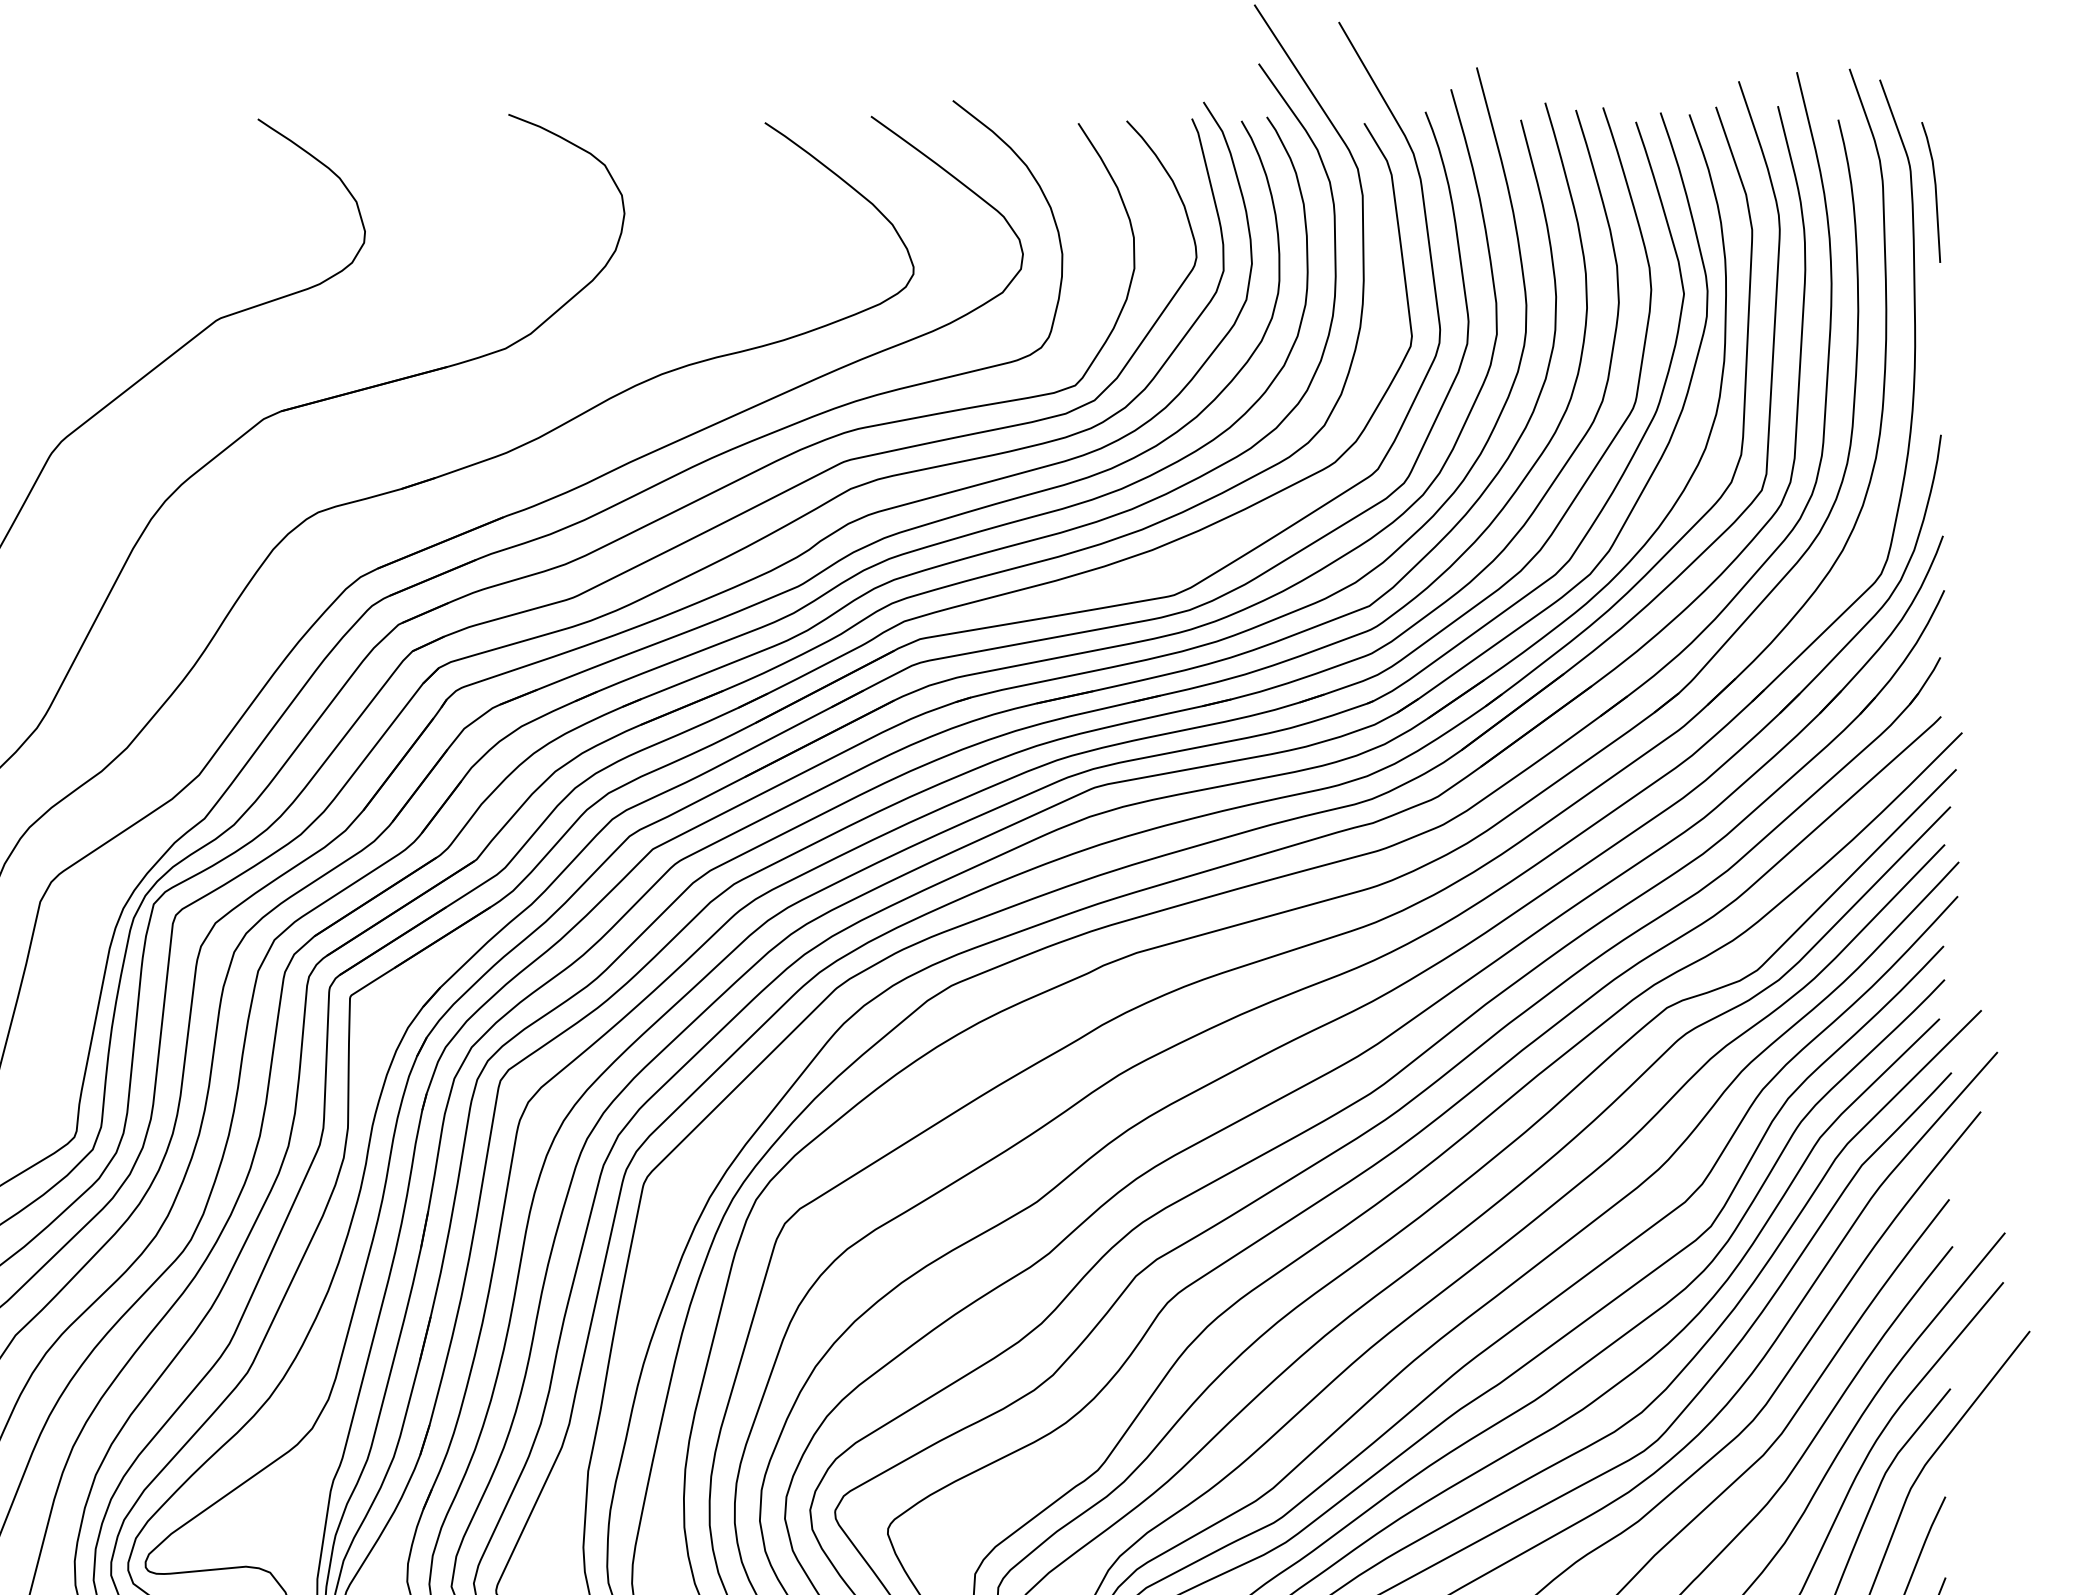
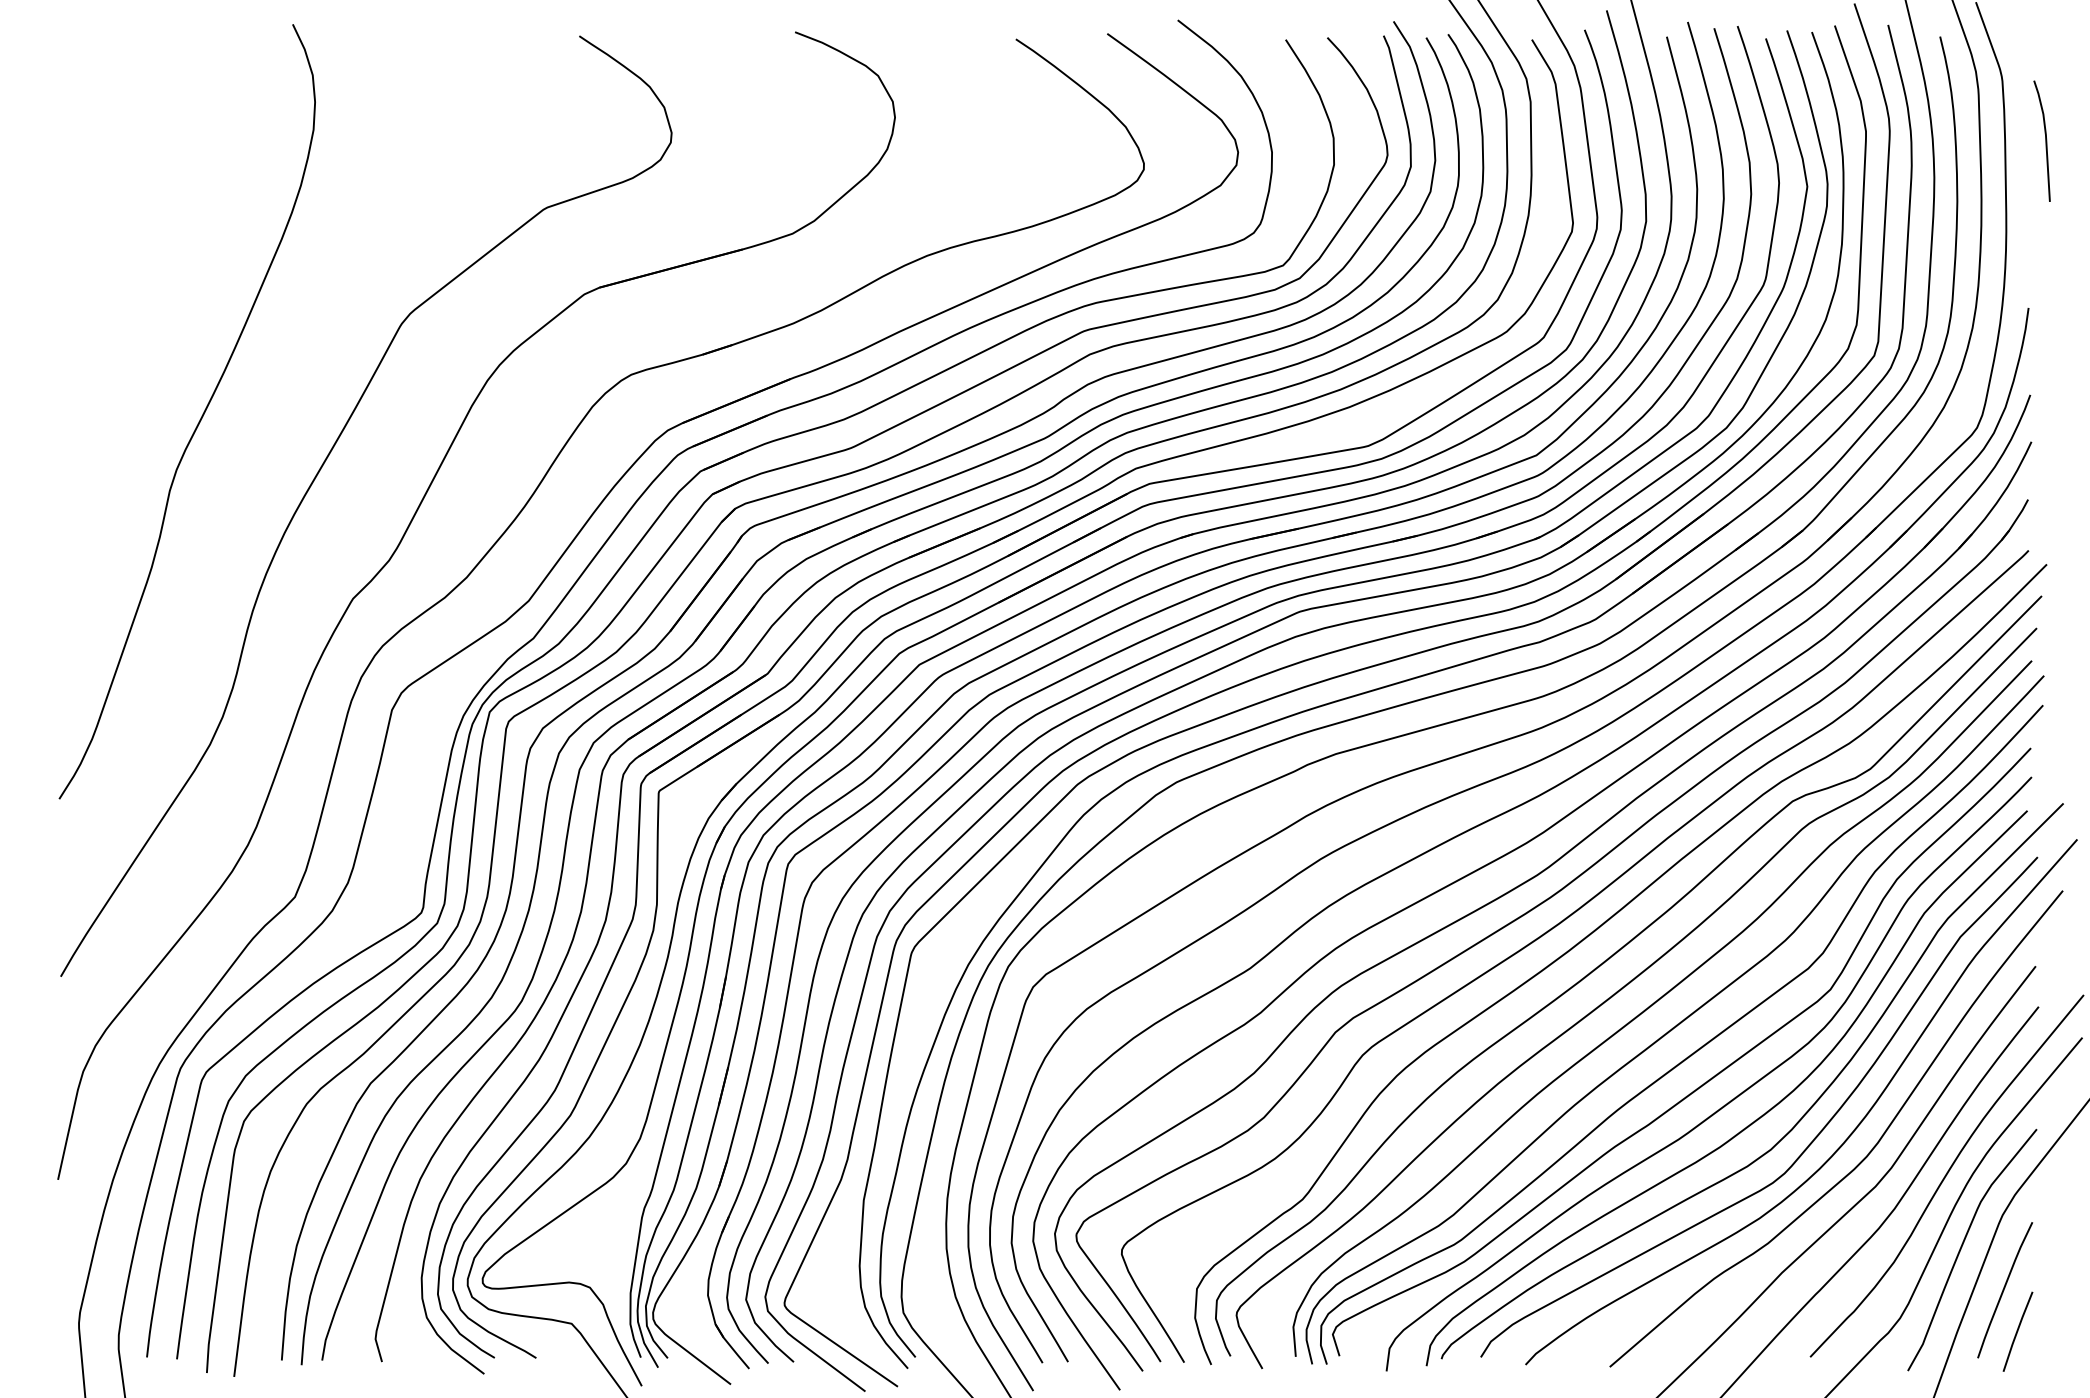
line: (1935, 191) -> (2045, 140), moved

